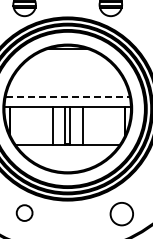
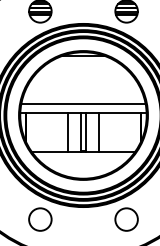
line: (68, 97) -> (84, 103), dashed -> solid
circle: (24, 213) -> (40, 219), size x1.43
circle: (121, 214) -> (126, 219), moved

